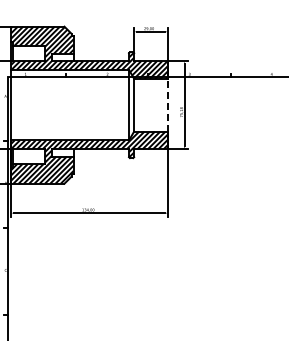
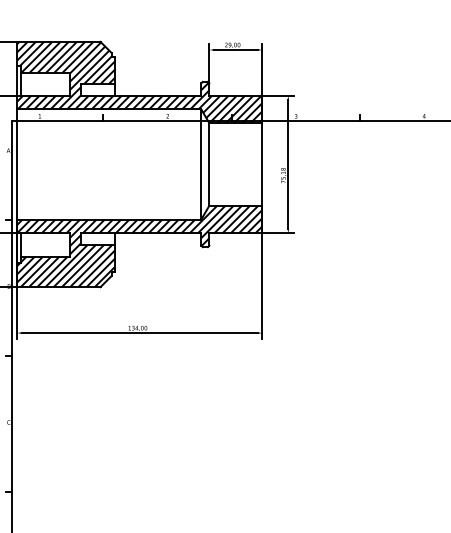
line: (168, 104) -> (262, 163), dashed -> solid

